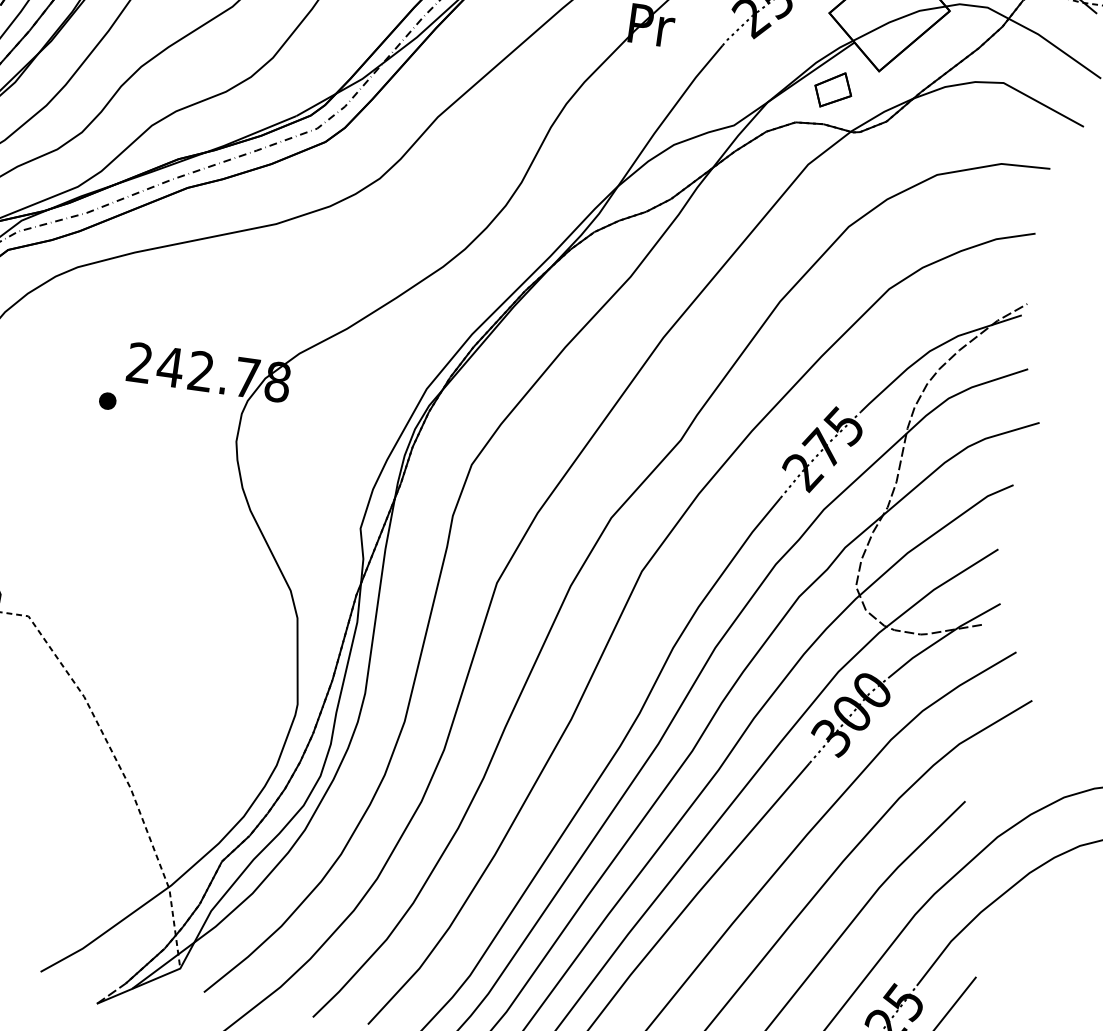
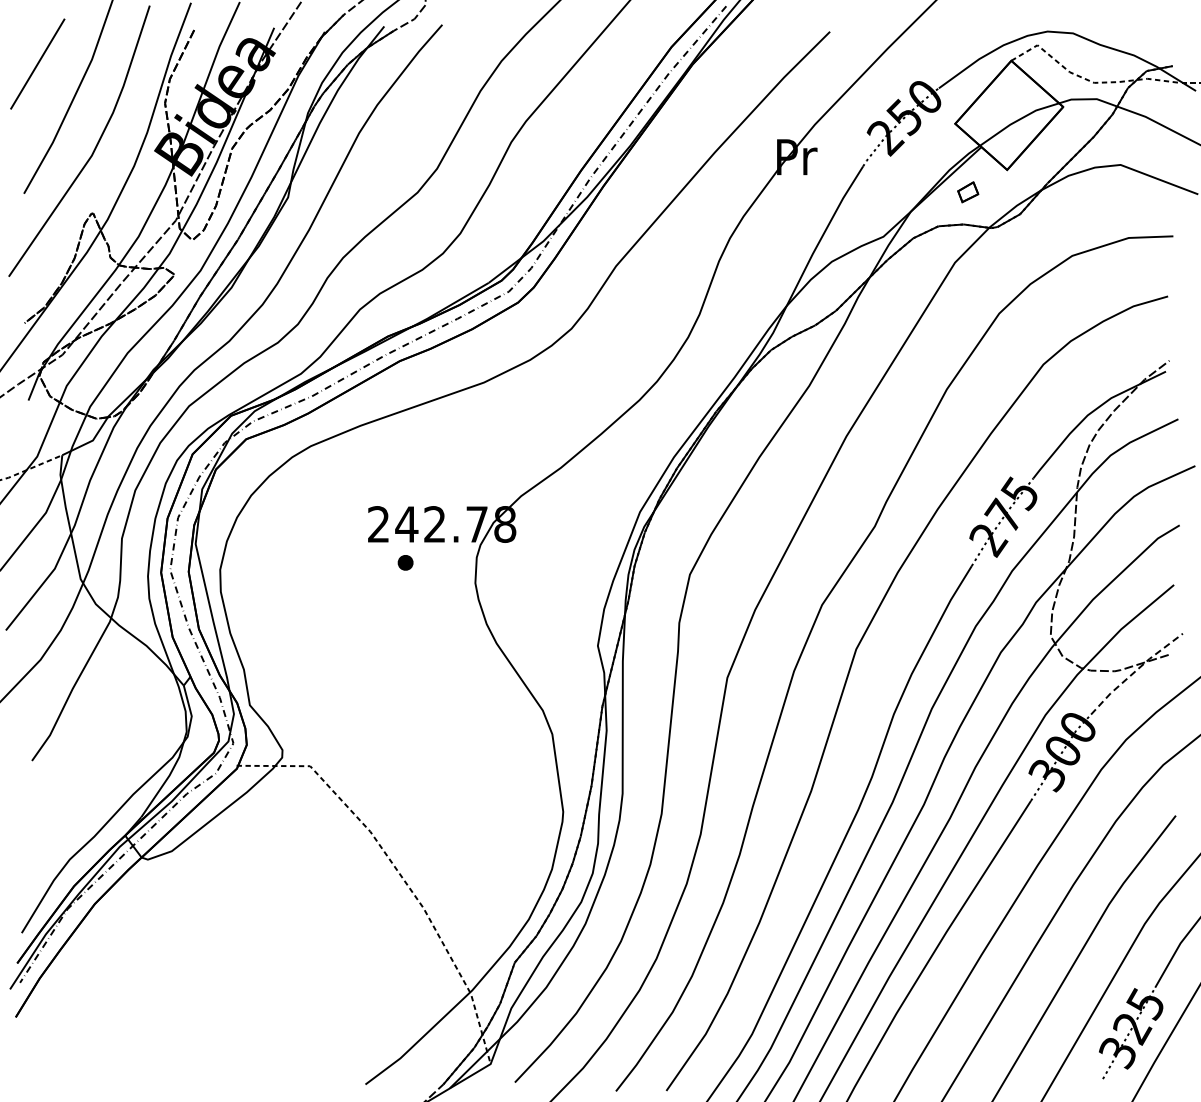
part: (832, 88) -> (967, 191), size x0.6
part: (107, 400) -> (405, 562), moved
line: (943, 637) -> (1135, 671), solid -> dashed

